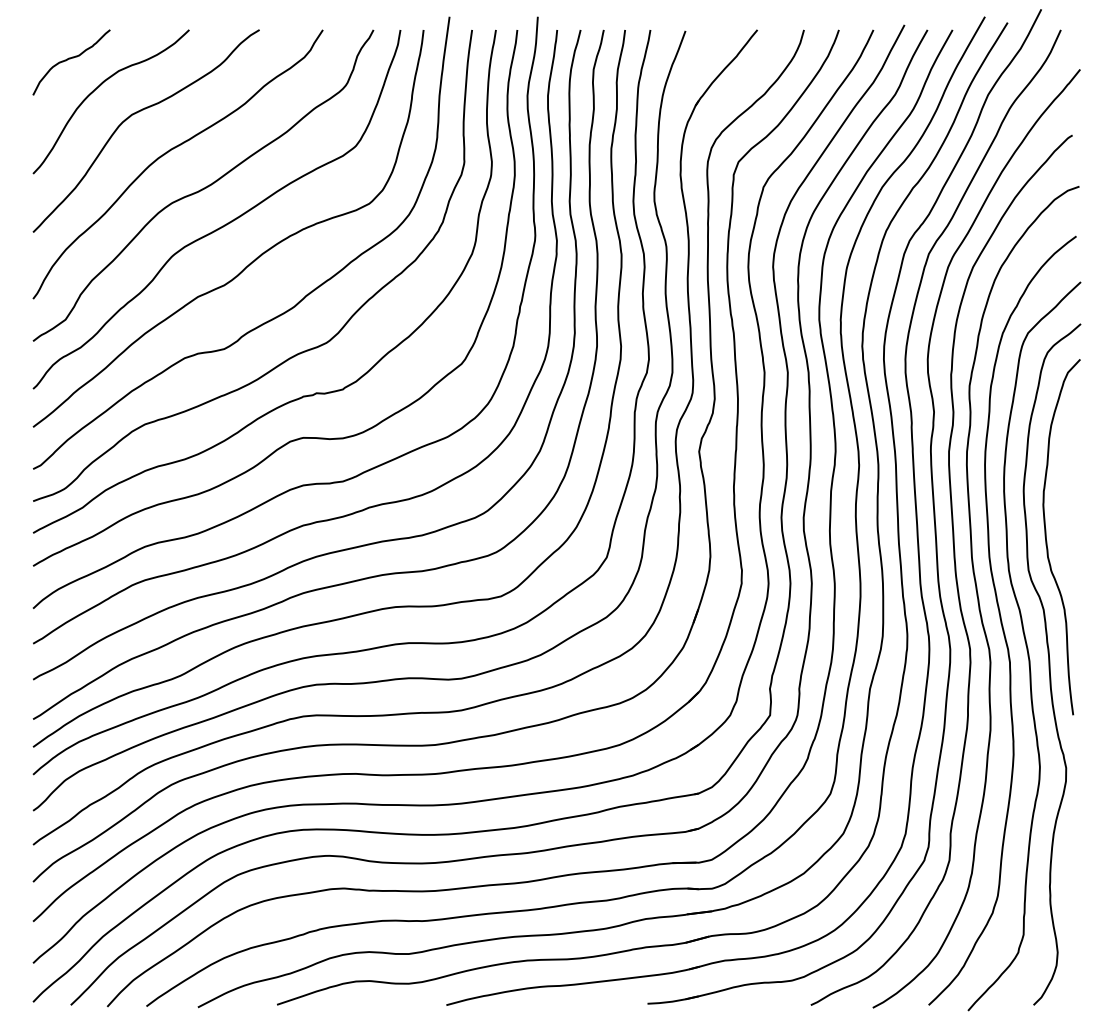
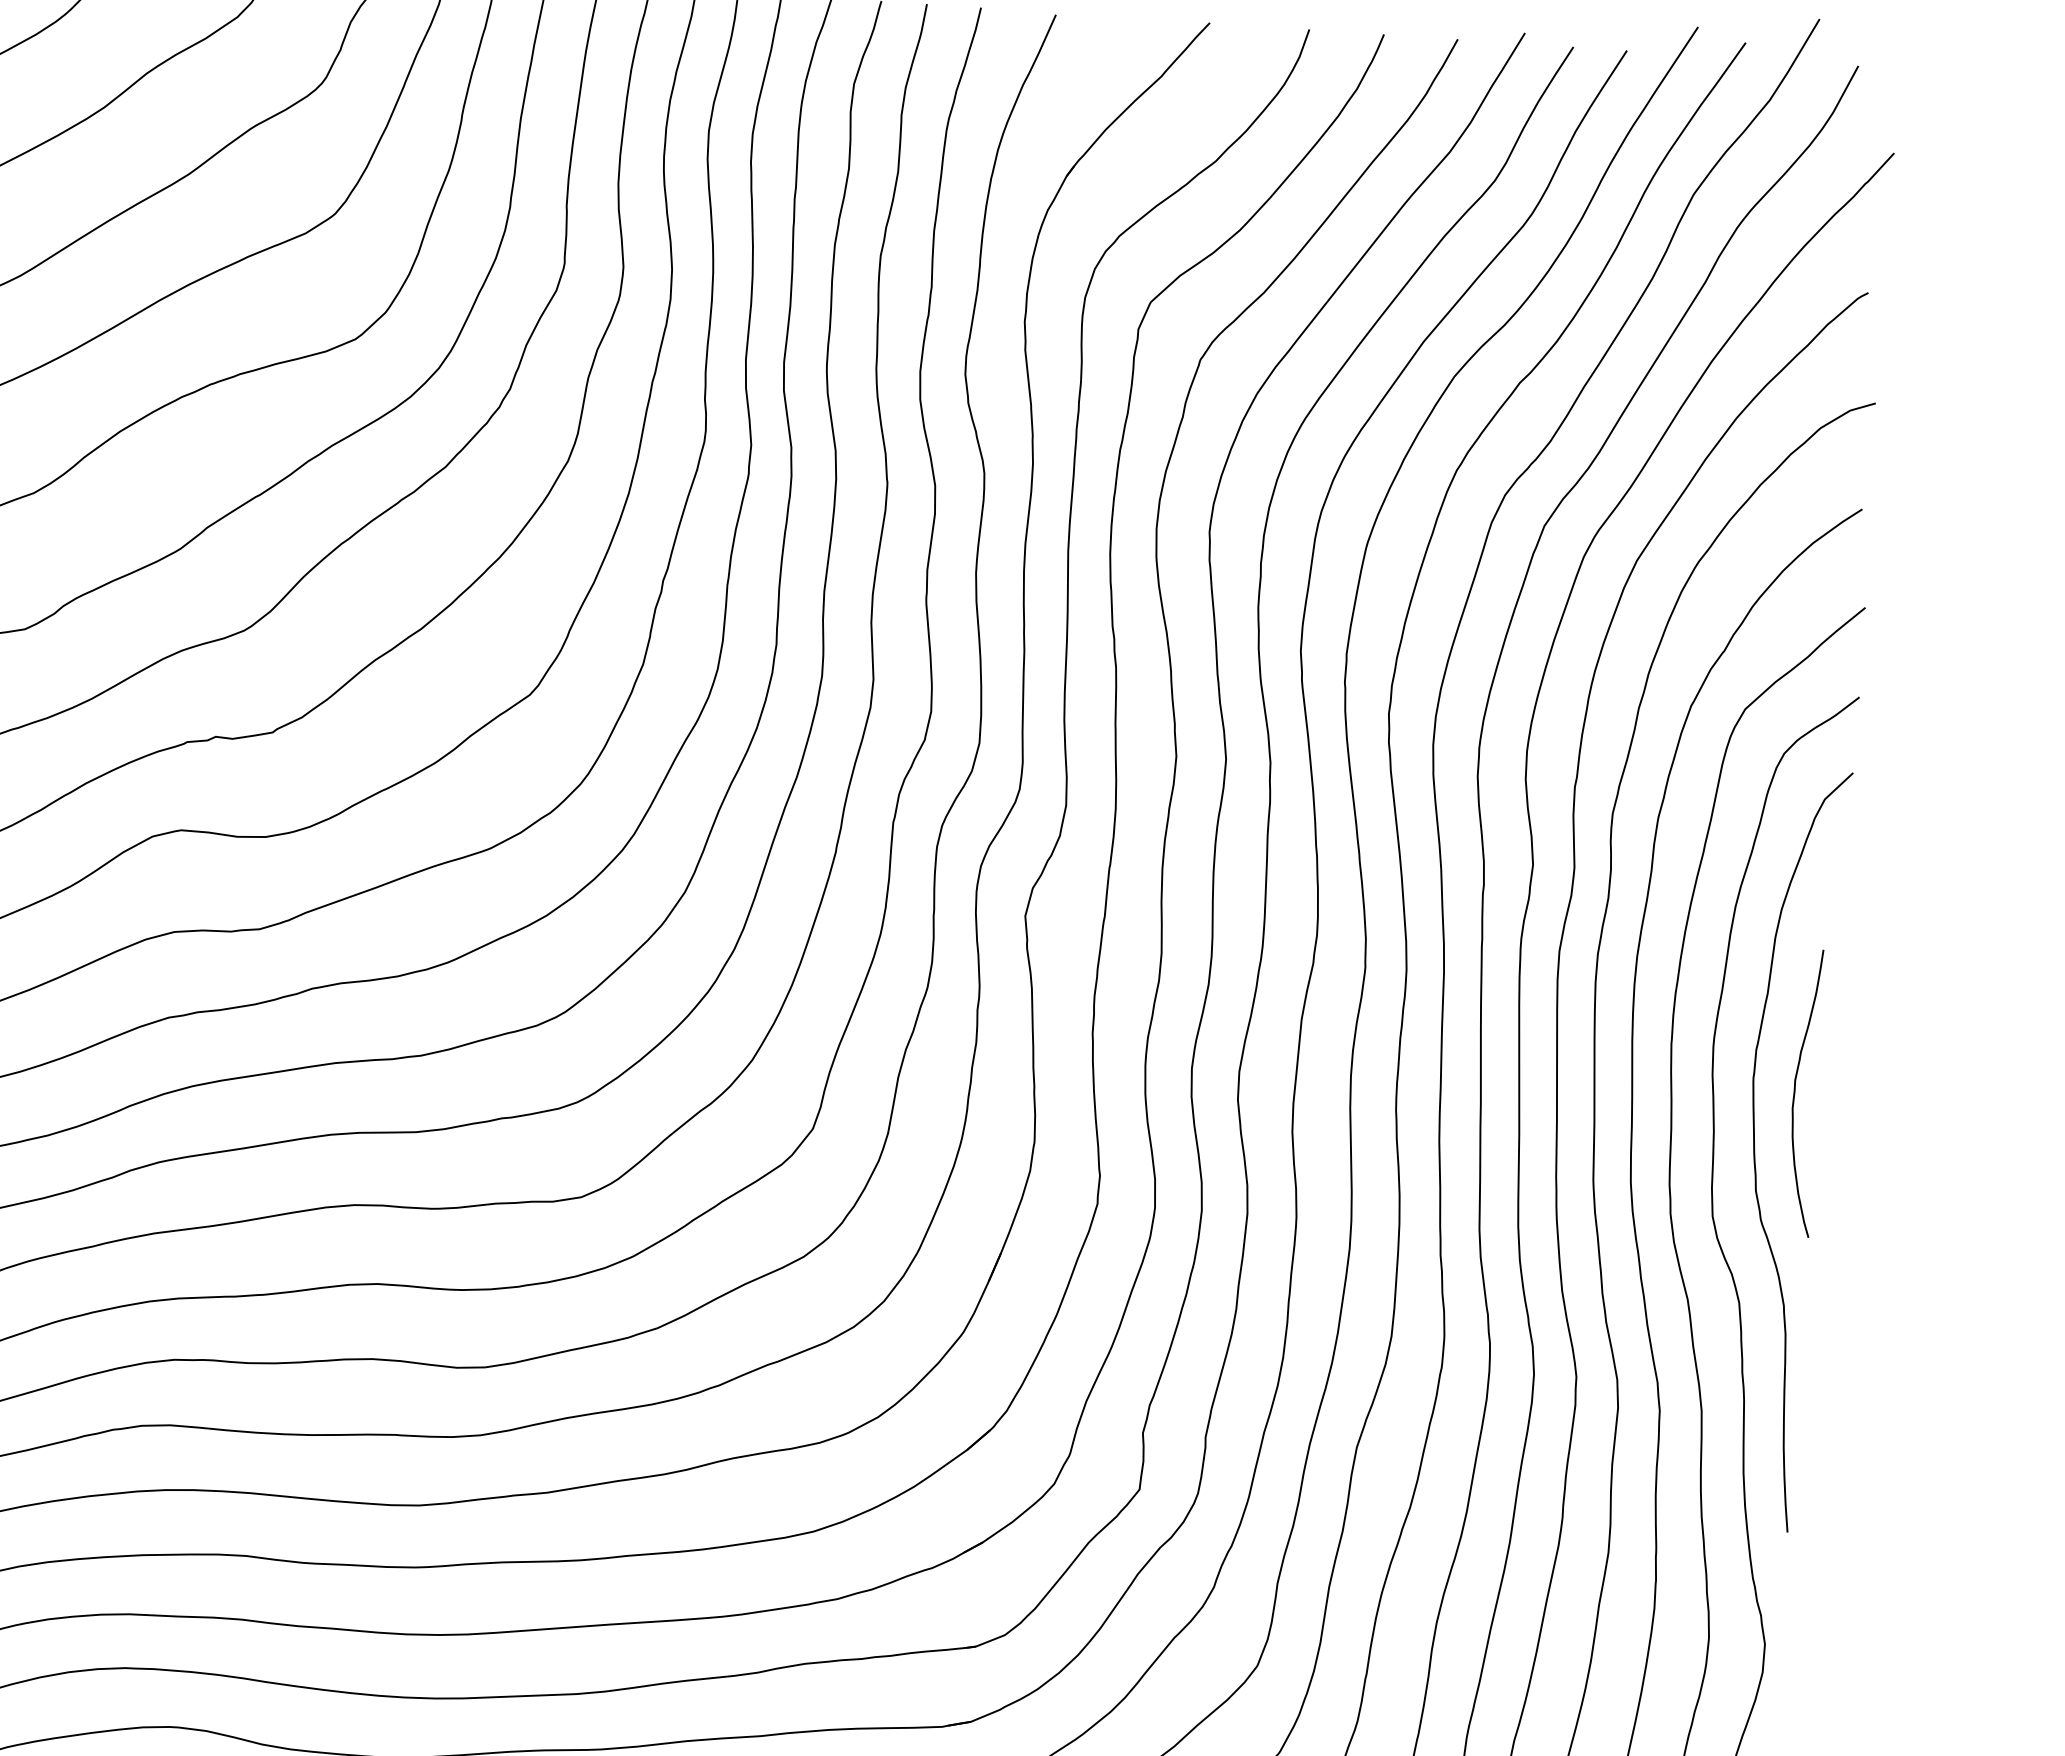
curve: (1063, 509) -> (1795, 1091), added

